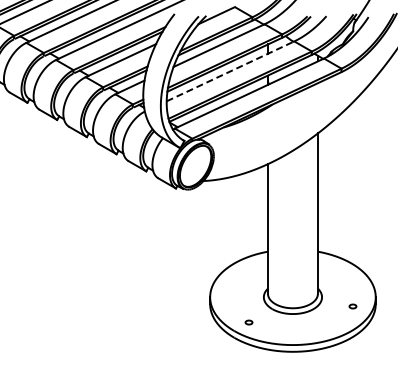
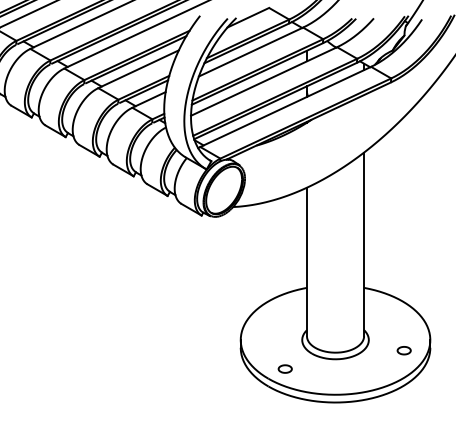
line: (230, 71) -> (264, 81), dashed -> solid
part: (352, 306) -> (403, 350), size x1.67
part: (248, 322) -> (284, 368), size x1.67

